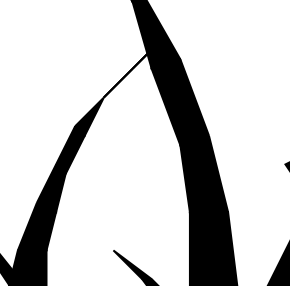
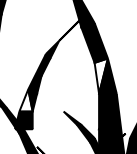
fill: (192, 172) -> (100, 75), removed
fill: (31, 226) -> (25, 100), removed

